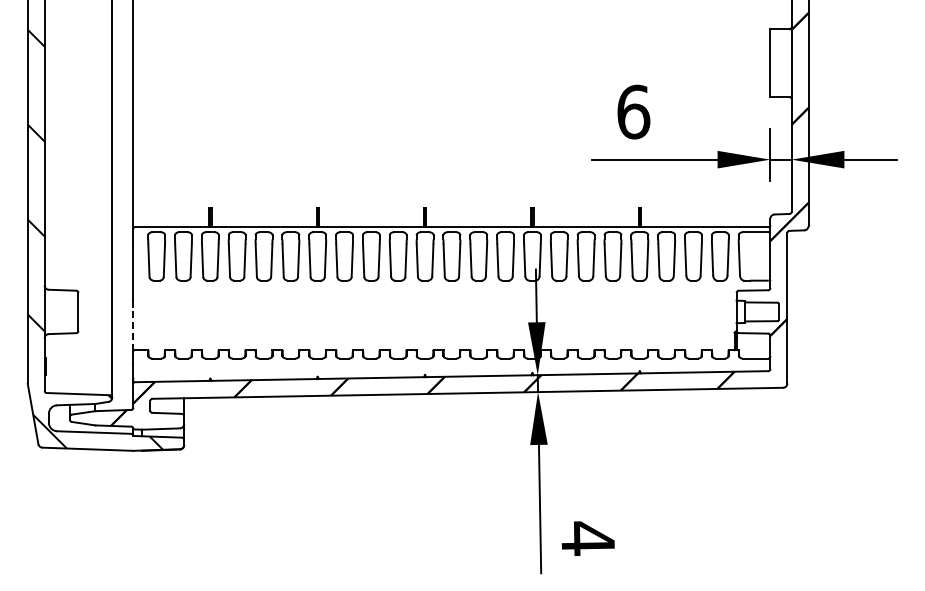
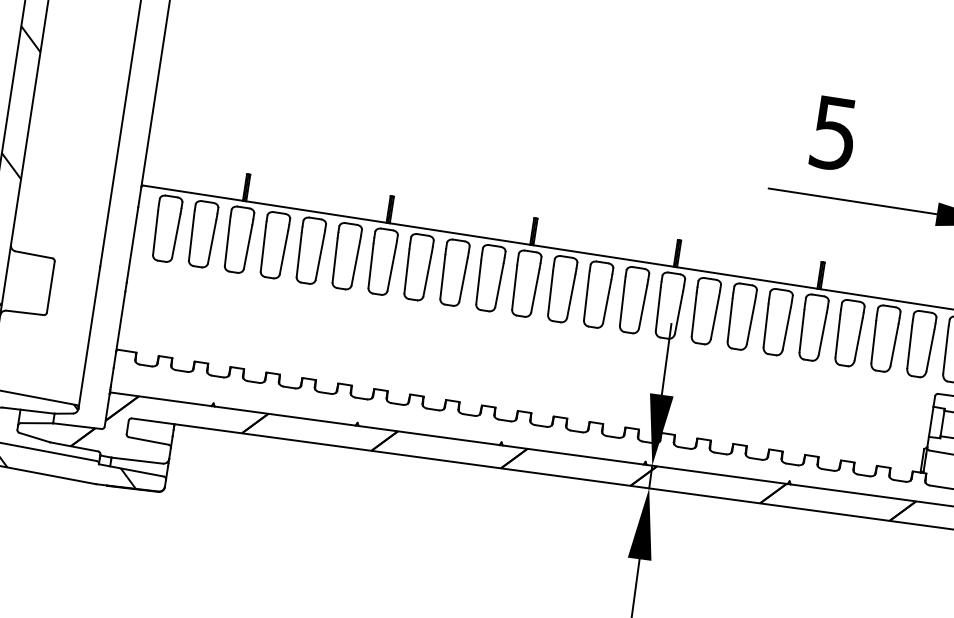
text: (633, 111) -> (834, 132), 6 -> 5
line: (133, 328) -> (121, 320), dashed -> solid

